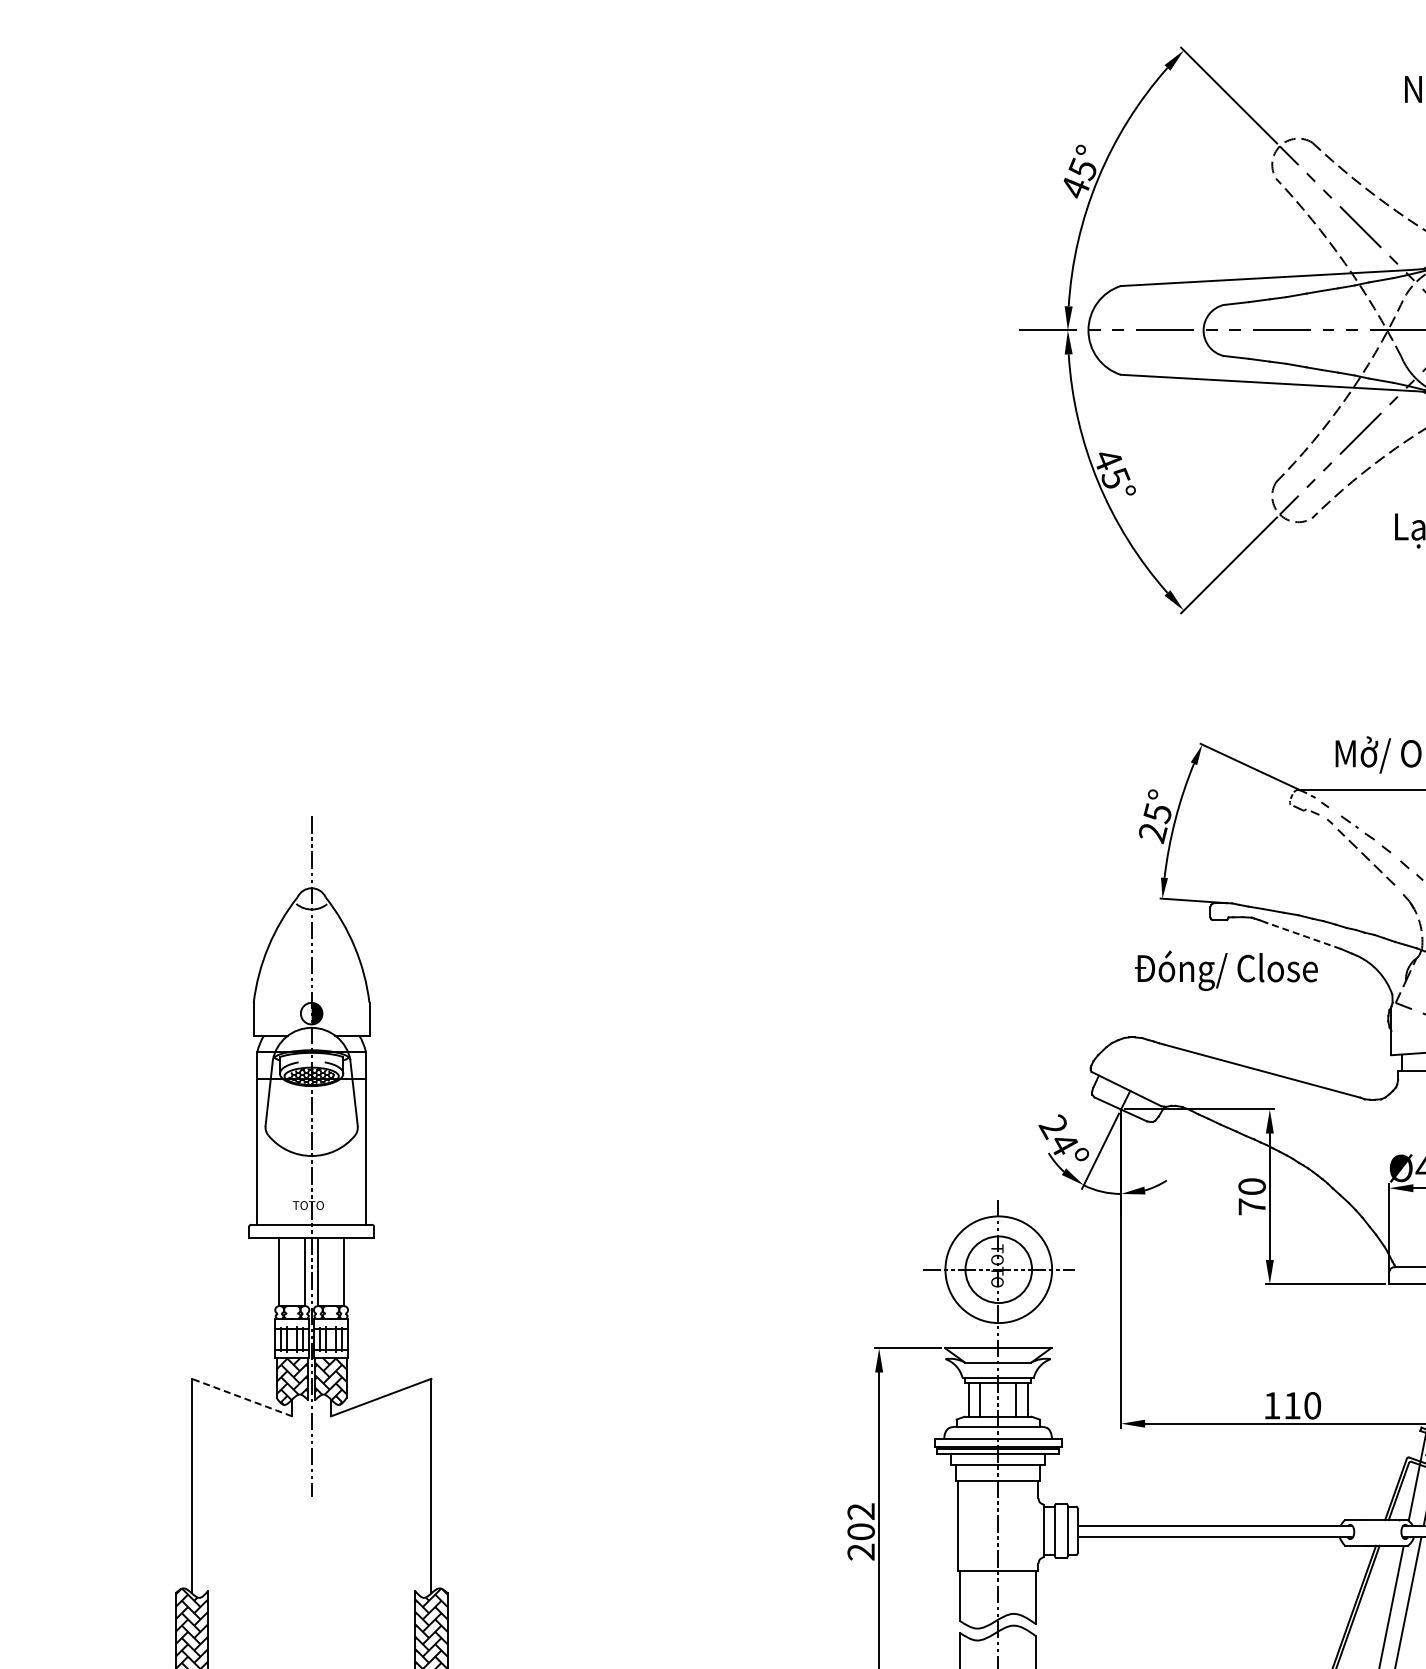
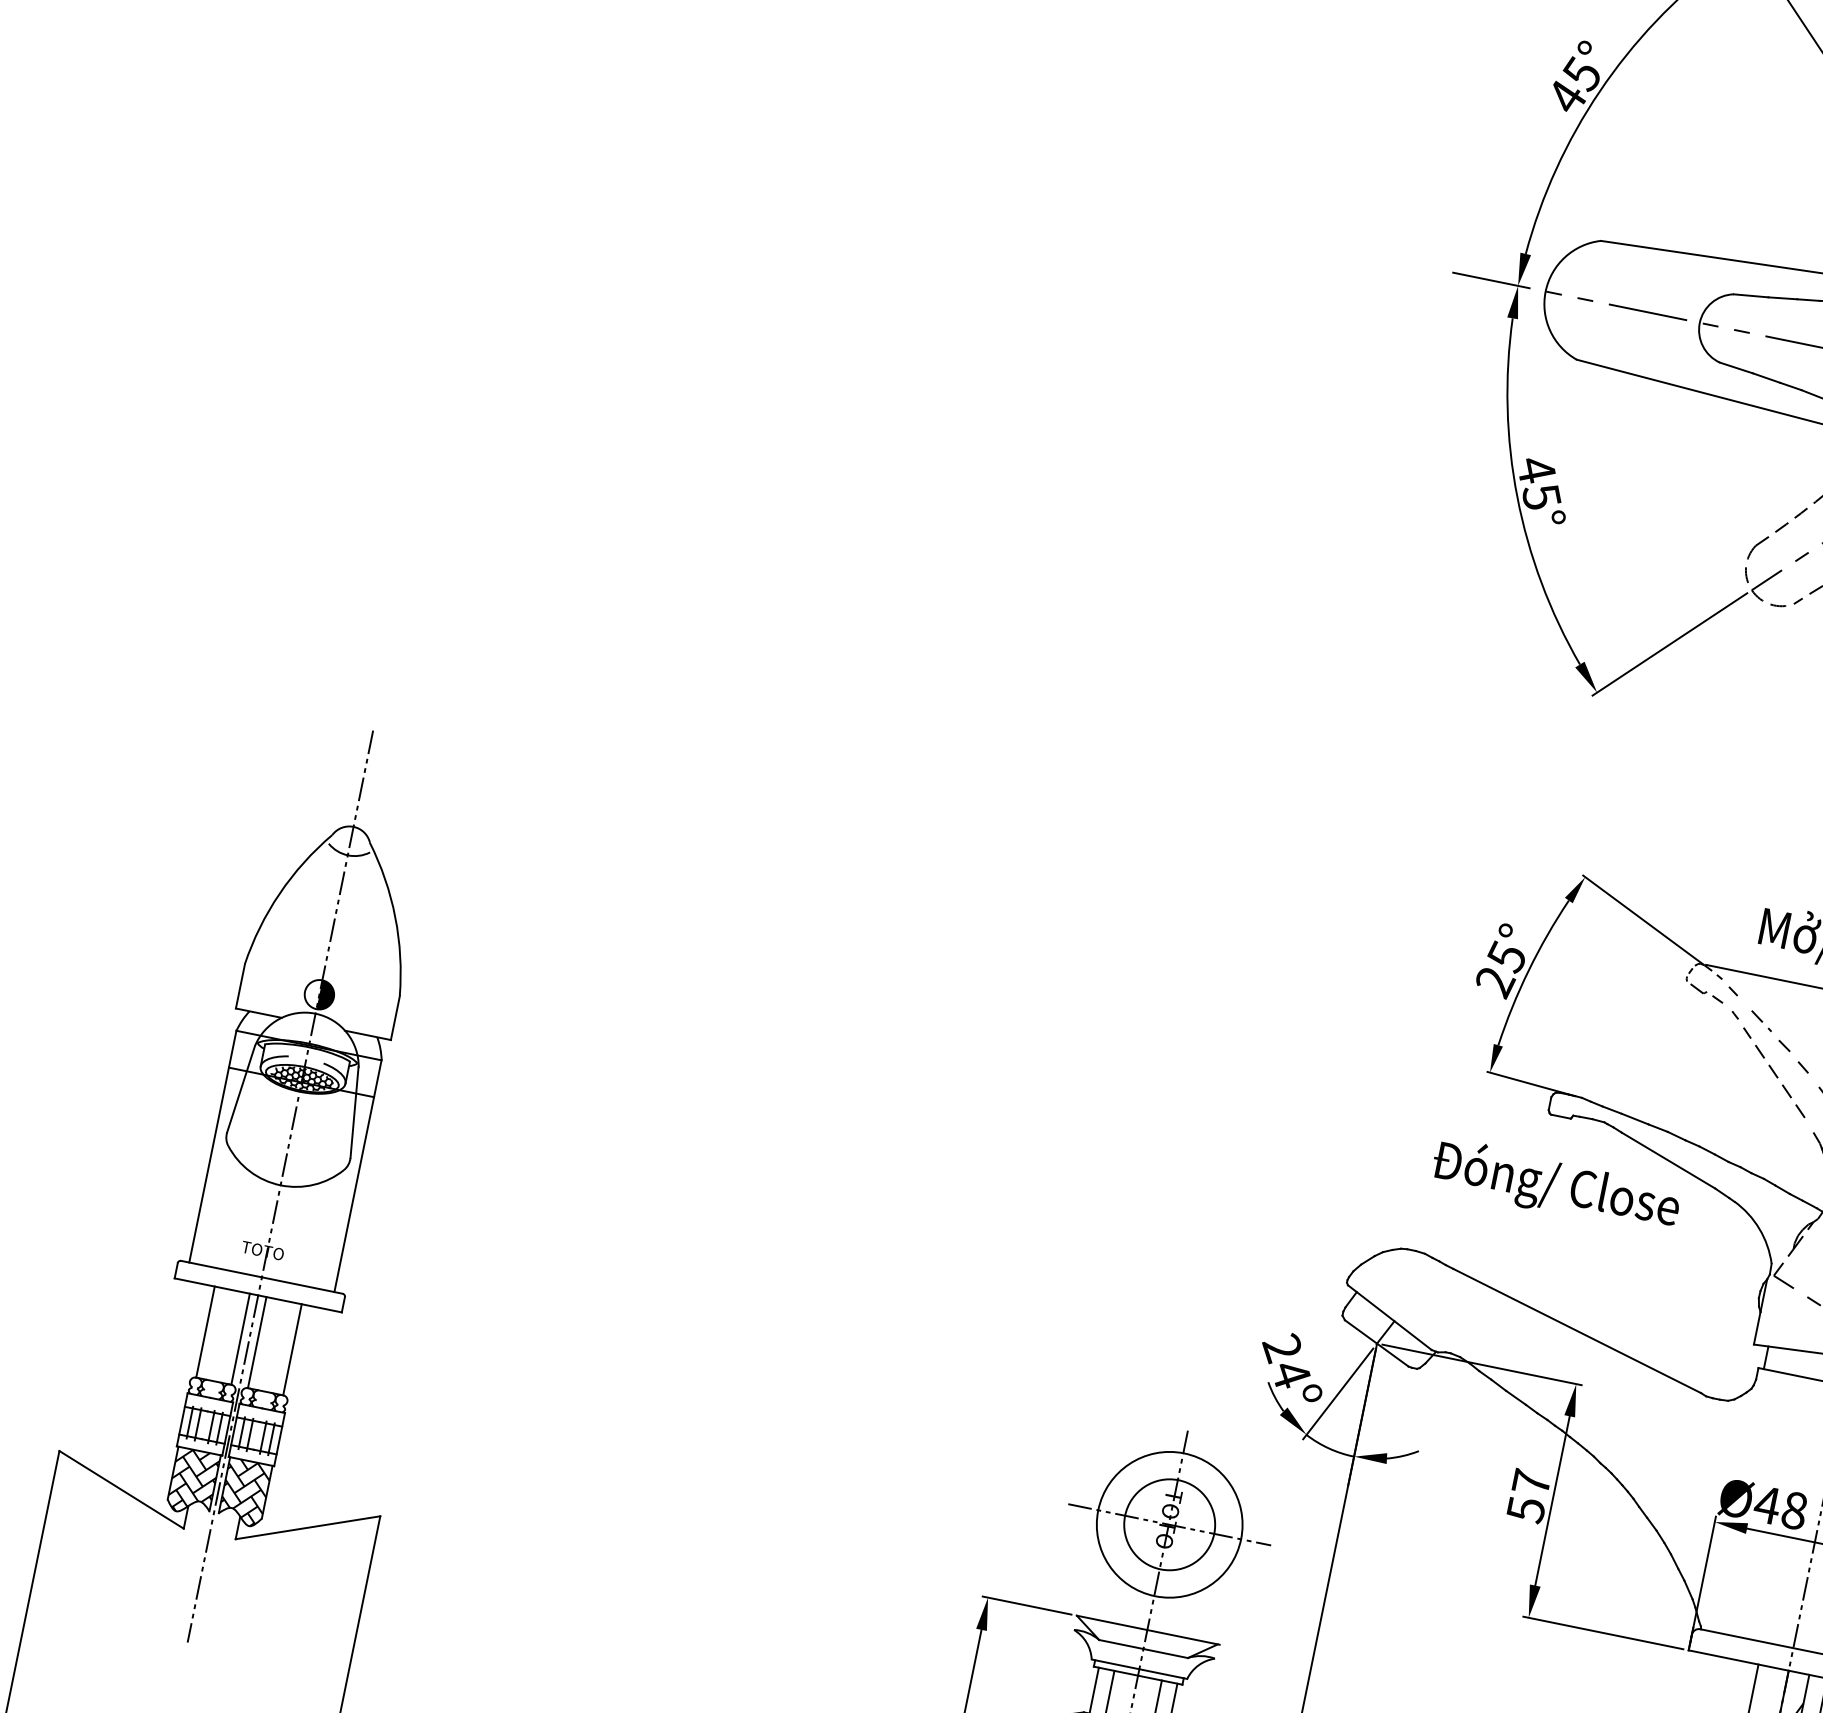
line: (1303, 935) -> (1668, 1160), dashed -> solid
text: (1251, 1196) -> (1528, 1495), 70 -> 57
line: (242, 1397) -> (122, 1489), dashed -> solid

